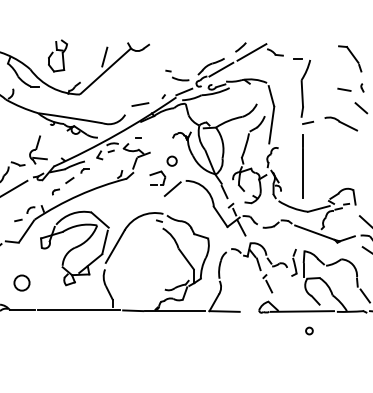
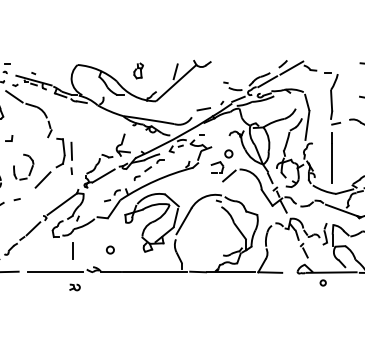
part: (57, 55) -> (138, 70), size x0.6
circle: (22, 282) -> (110, 249), size x0.6
circle: (308, 330) -> (322, 282), moved

